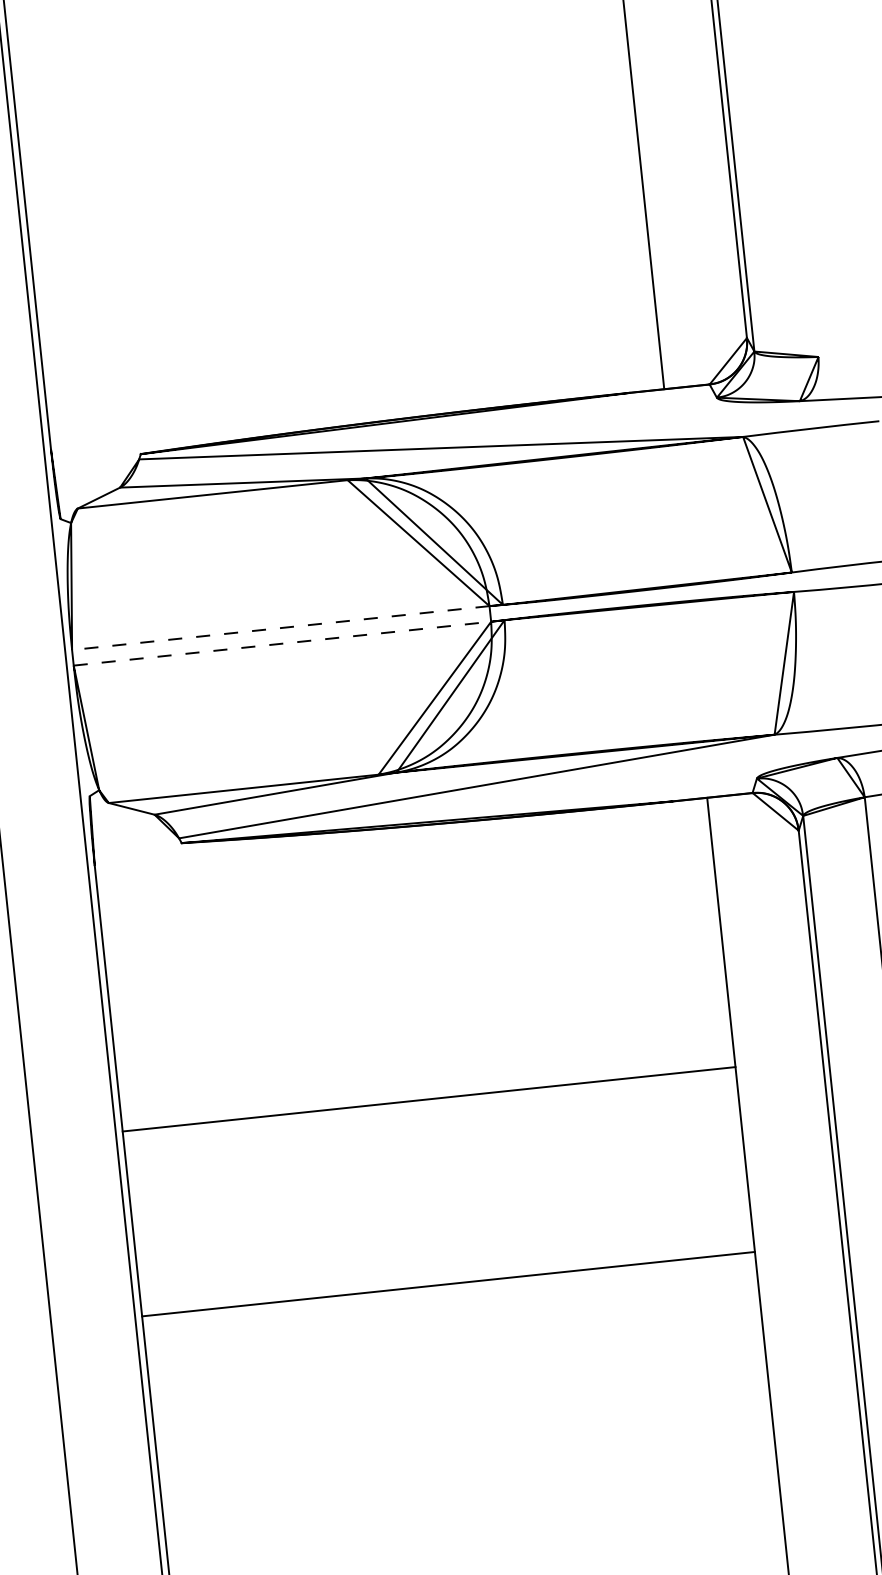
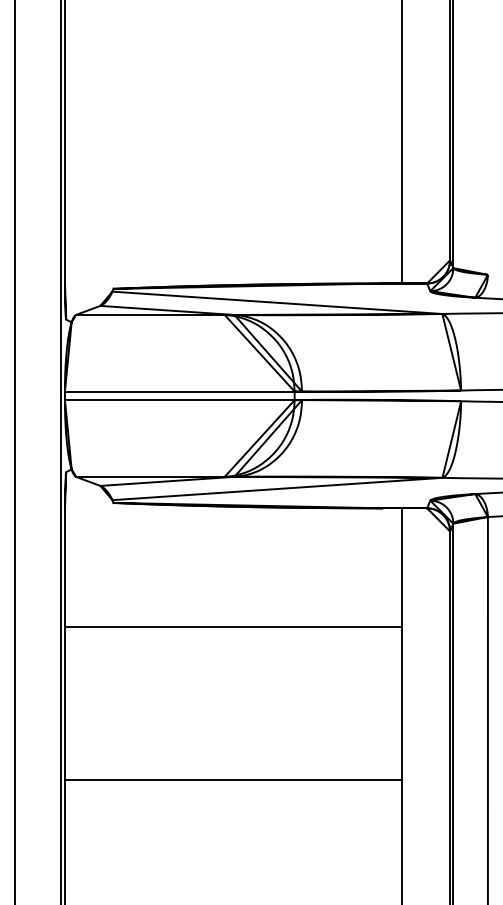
line: (280, 628) -> (179, 391), dashed -> solid
line: (281, 644) -> (179, 400), dashed -> solid
line: (429, 1099) -> (233, 626), moved
line: (448, 1284) -> (233, 780), moved

